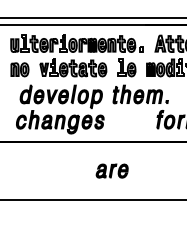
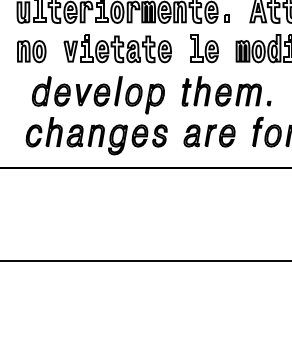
part: (111, 170) -> (208, 134), moved

